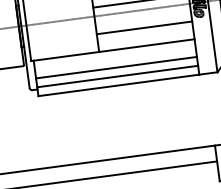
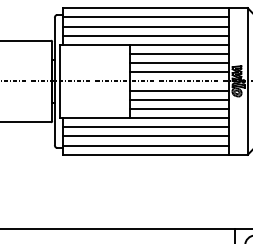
line: (143, 18) -> (179, 90), added
line: (145, 37) -> (179, 109), added
line: (114, 59) -> (145, 127), added

